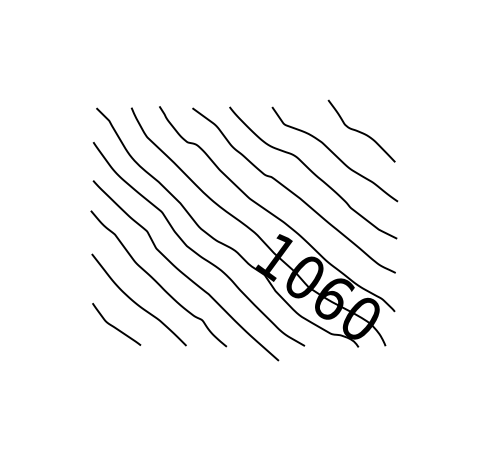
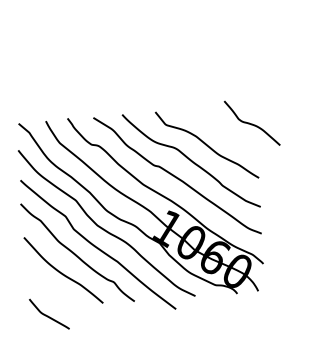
curve: (361, 131) -> (252, 123), moved
curve: (115, 326) -> (48, 315), moved

